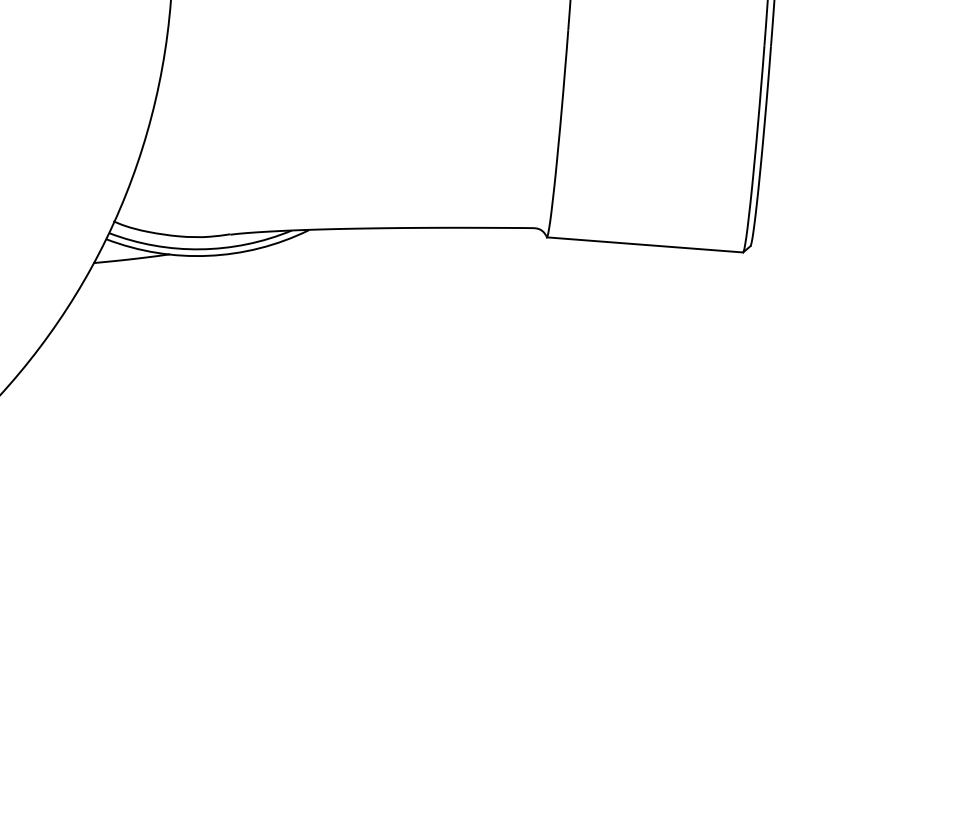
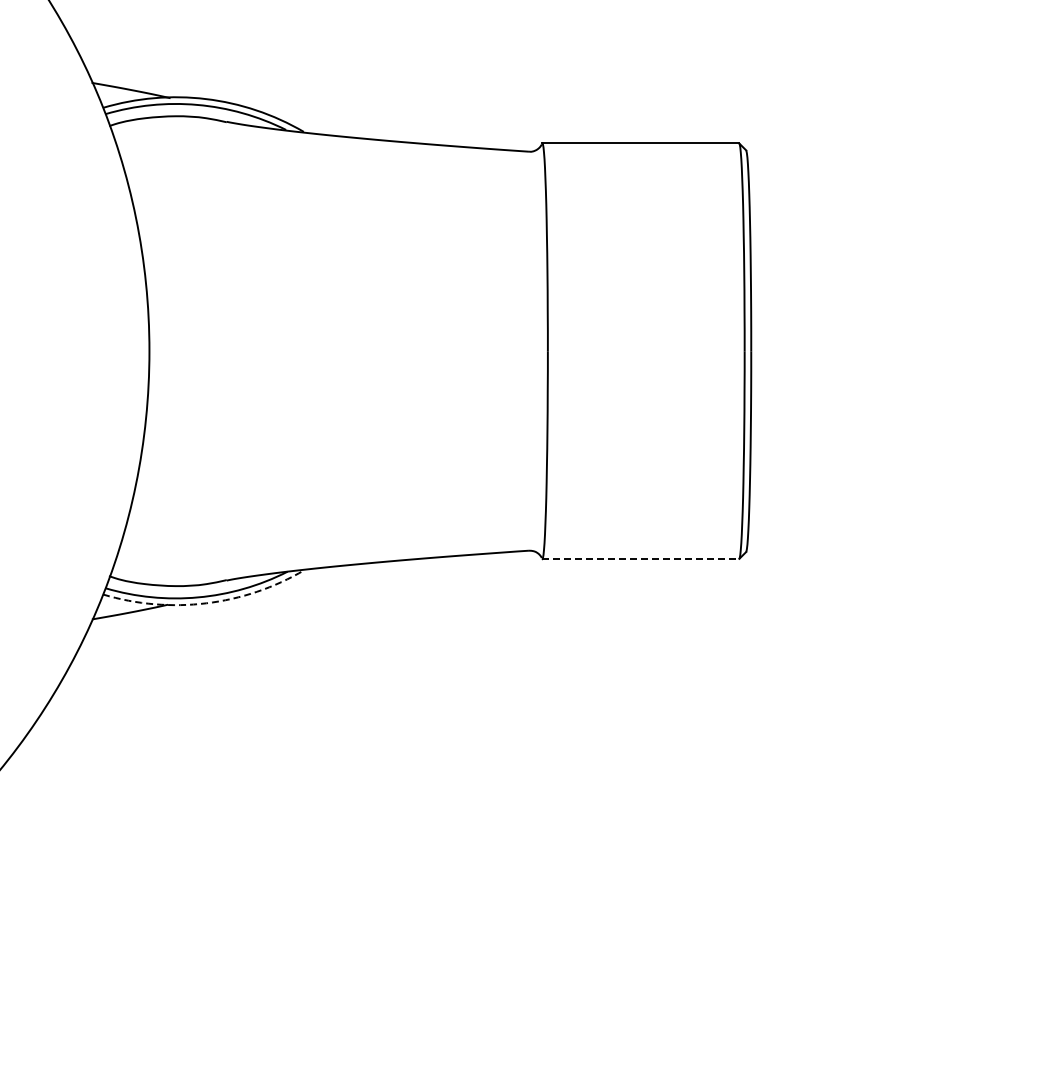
line: (645, 244) -> (641, 558), solid -> dashed
arc: (208, 256) -> (206, 603), solid -> dashed

